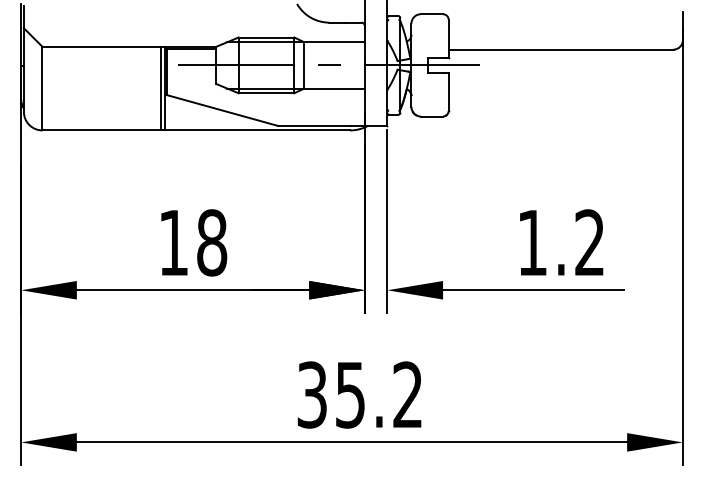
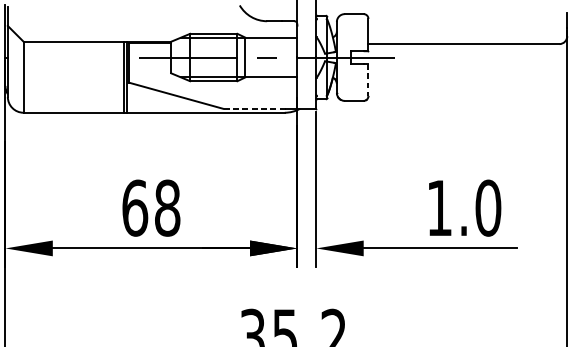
line: (448, 92) -> (368, 80), solid -> dashed
line: (314, 125) -> (254, 108), solid -> dashed
text: (174, 242) -> (135, 207), 18 -> 68
text: (590, 242) -> (488, 207), 1.2 -> 1.0

